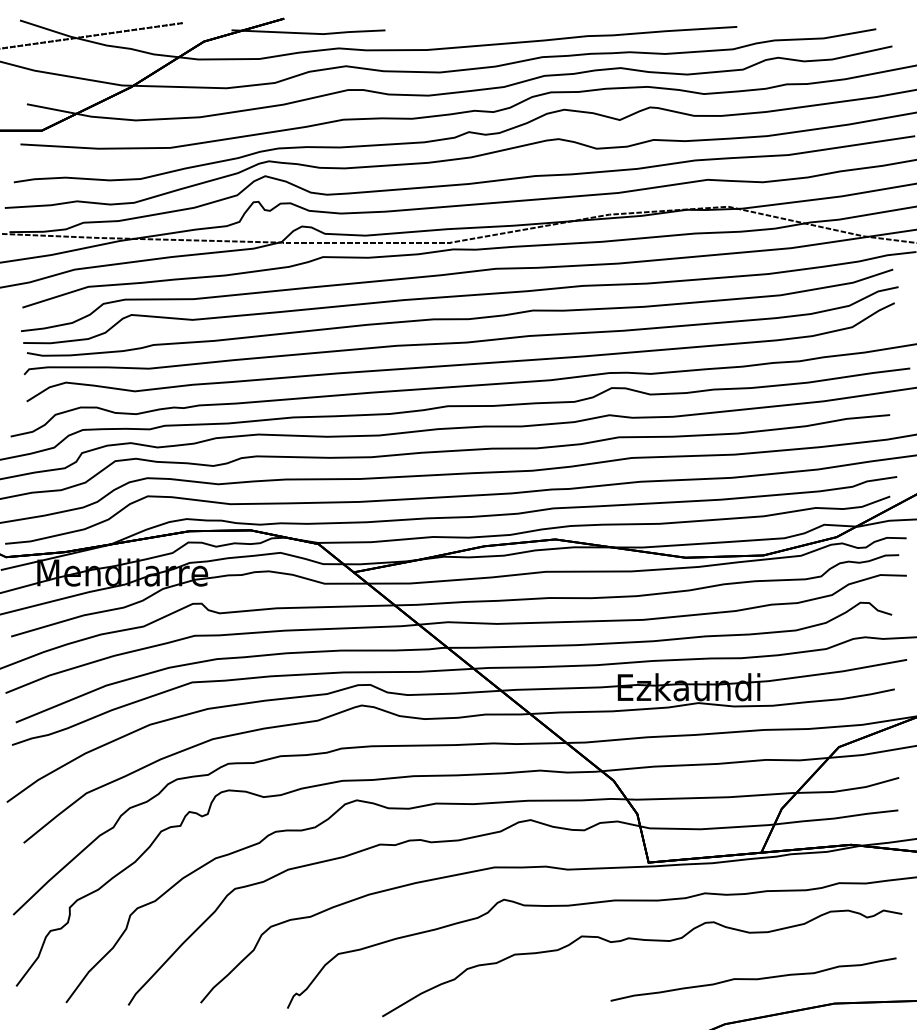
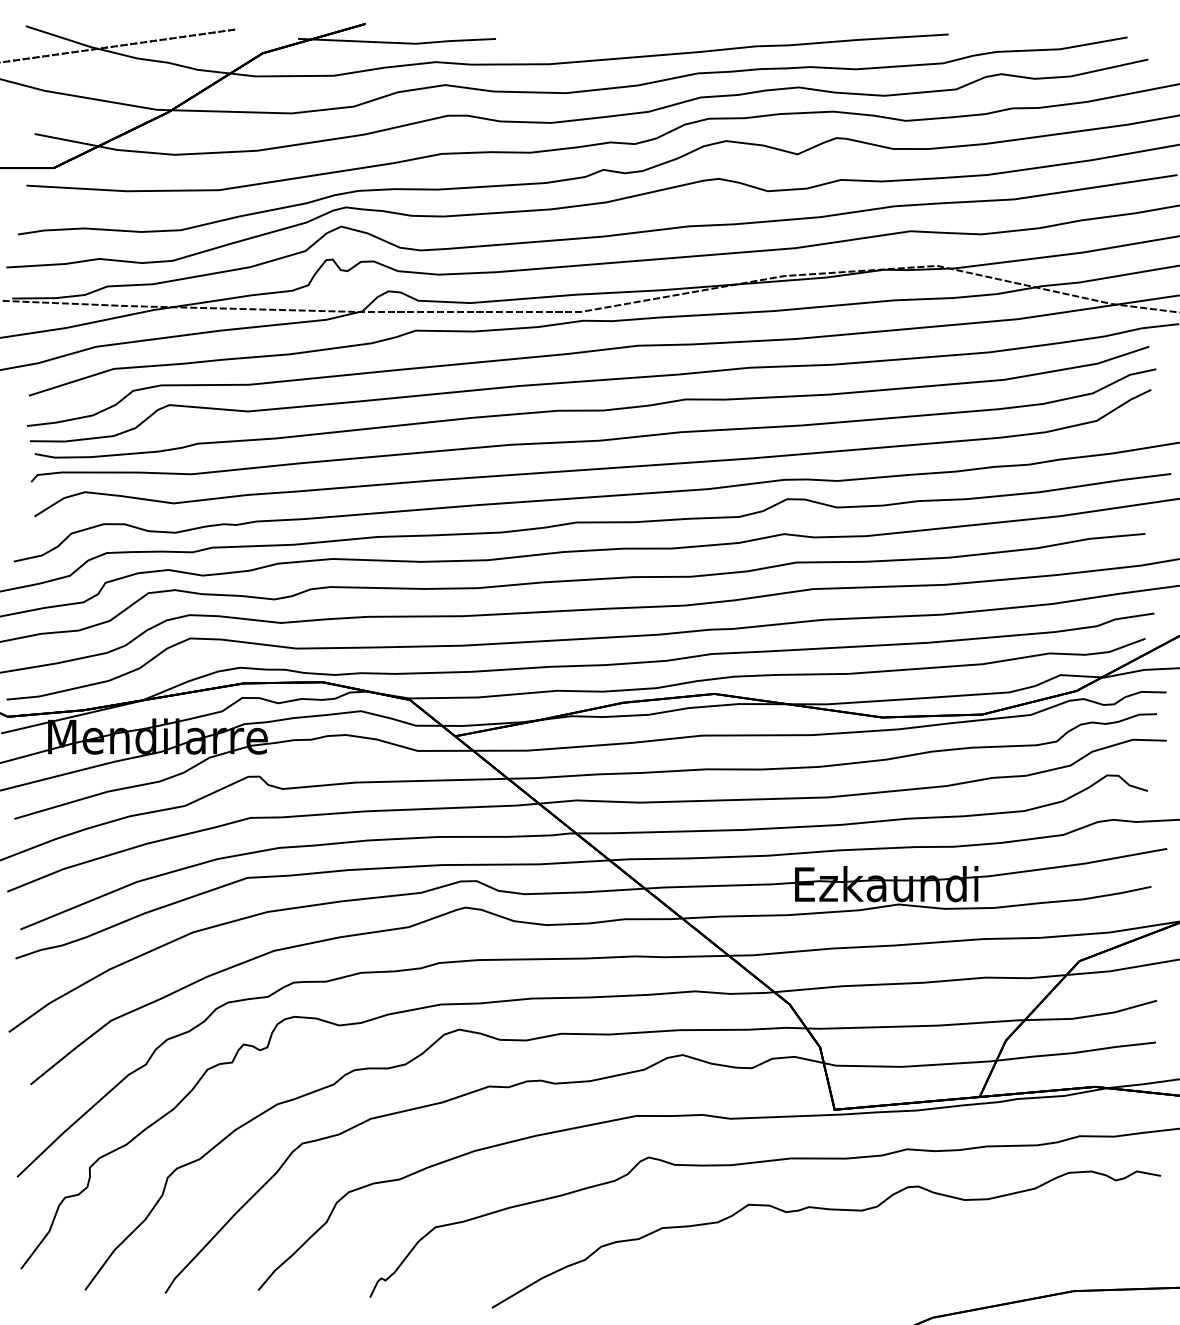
curve: (753, 979) -> (969, 1260), removed

